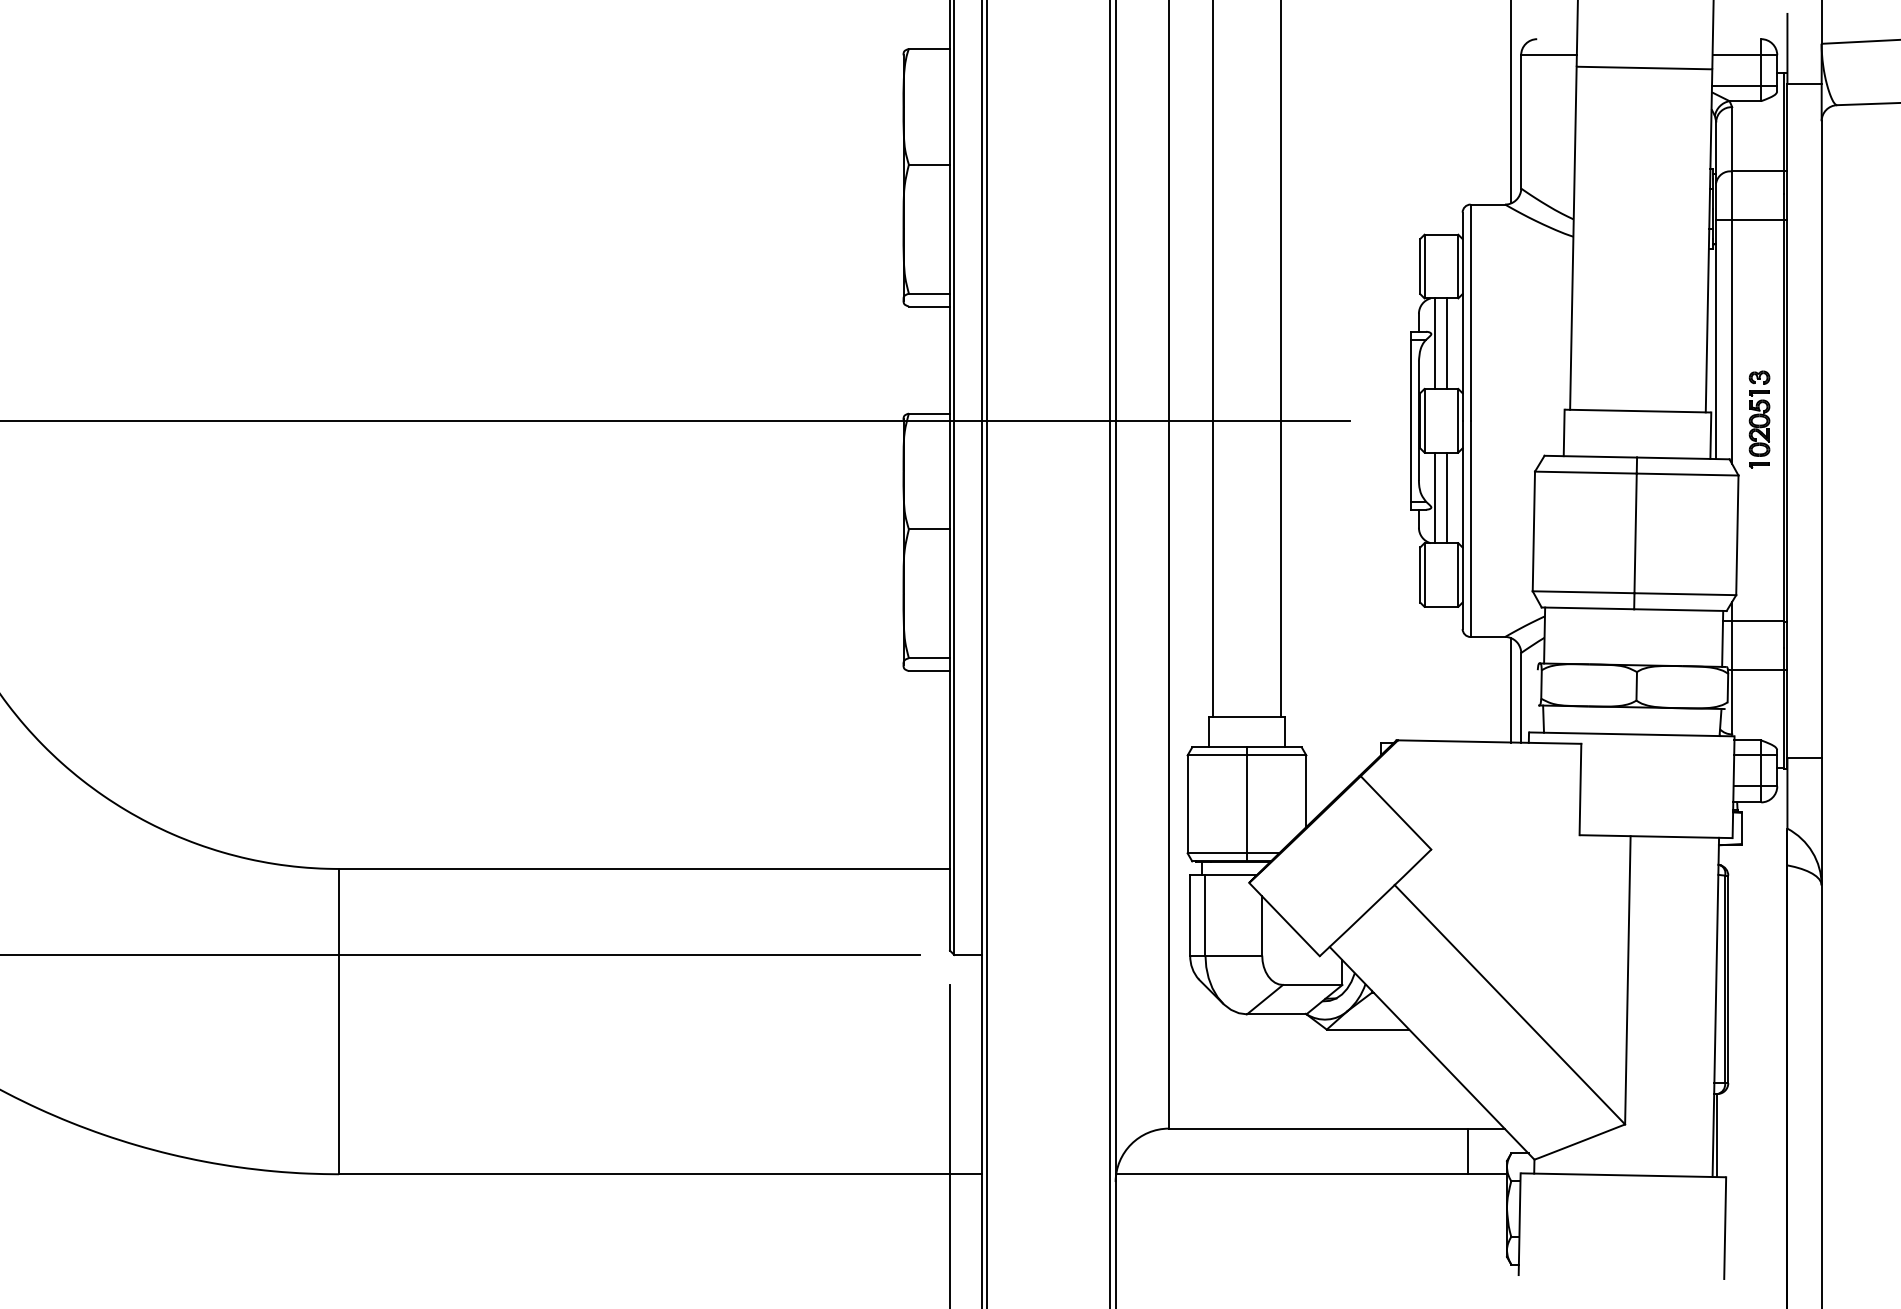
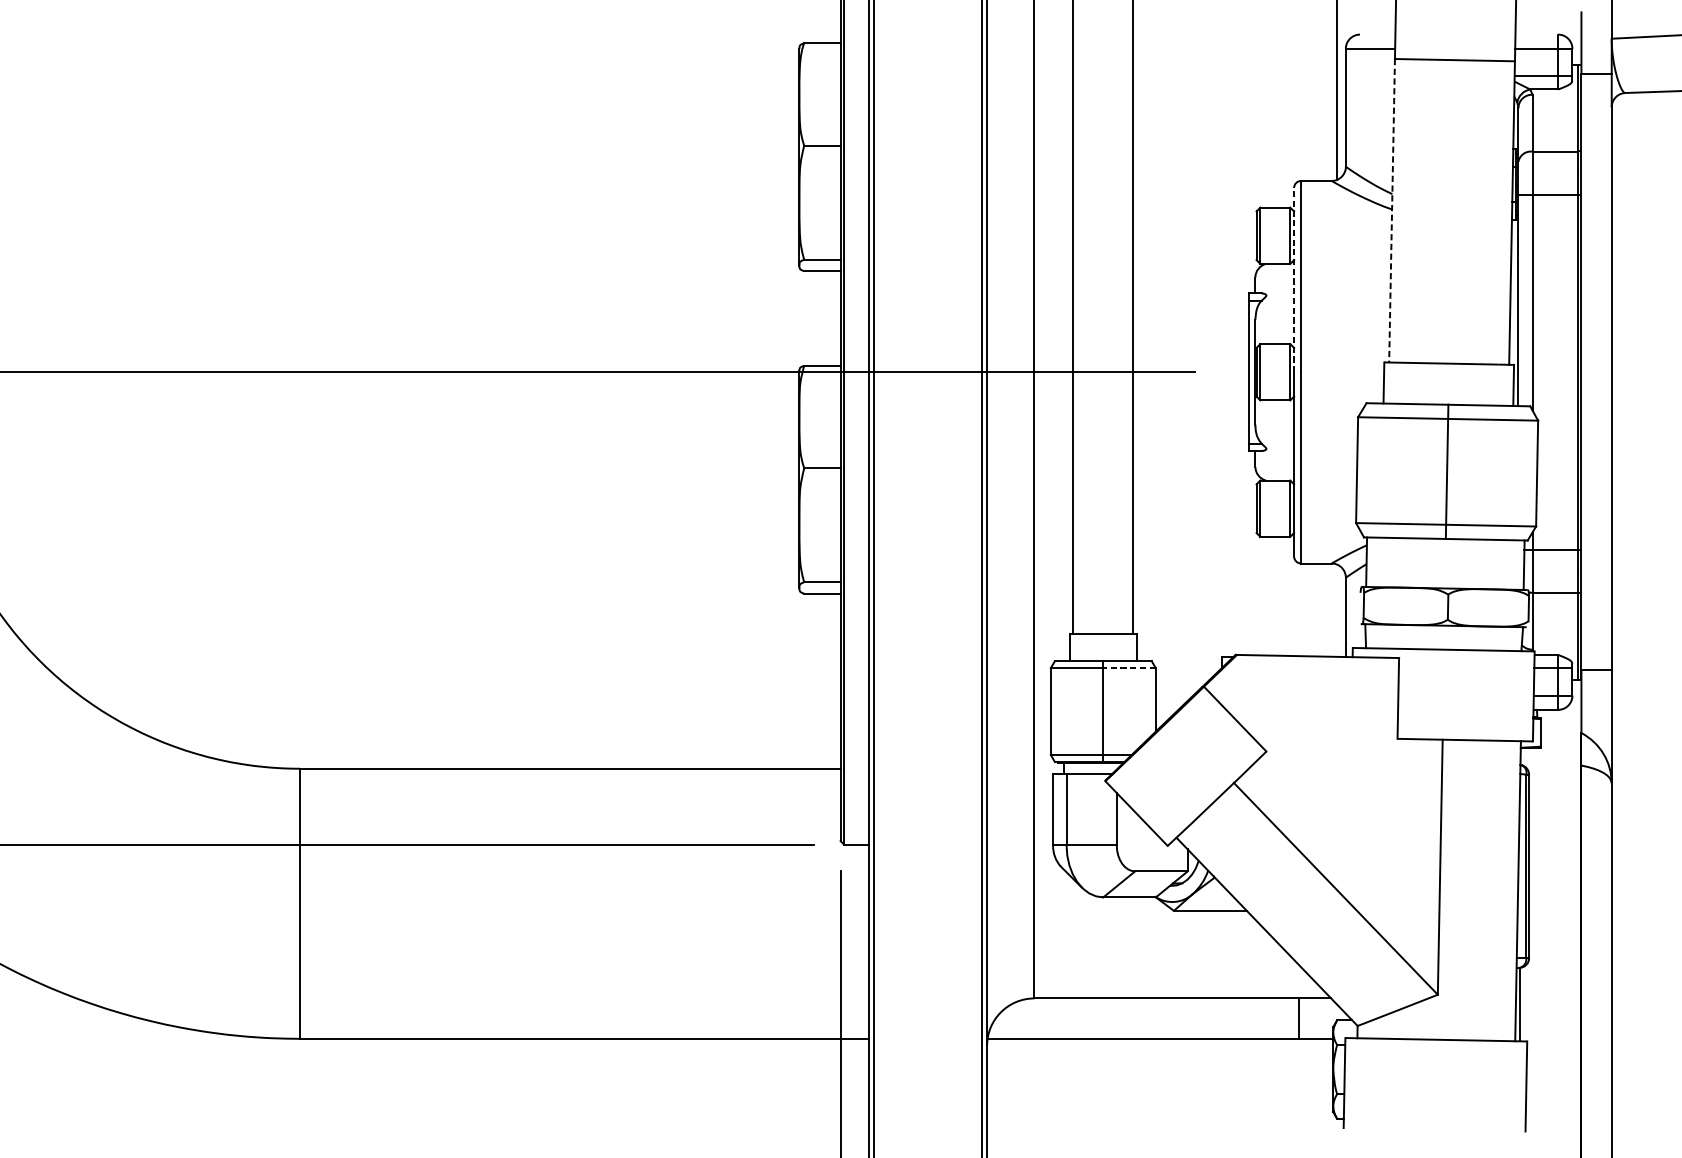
line: (1573, 238) -> (1392, 210), solid -> dashed
line: (1462, 316) -> (1293, 279), solid -> dashed
line: (1434, 343) -> (1269, 303), removed
line: (1446, 343) -> (1279, 303), removed
part: (1759, 419) -> (1556, 371), removed
line: (1434, 497) -> (1269, 440), removed
line: (1446, 497) -> (1279, 440), removed
line: (1510, 690) -> (1336, 610), removed
line: (1276, 755) -> (1129, 668), solid -> dashed

